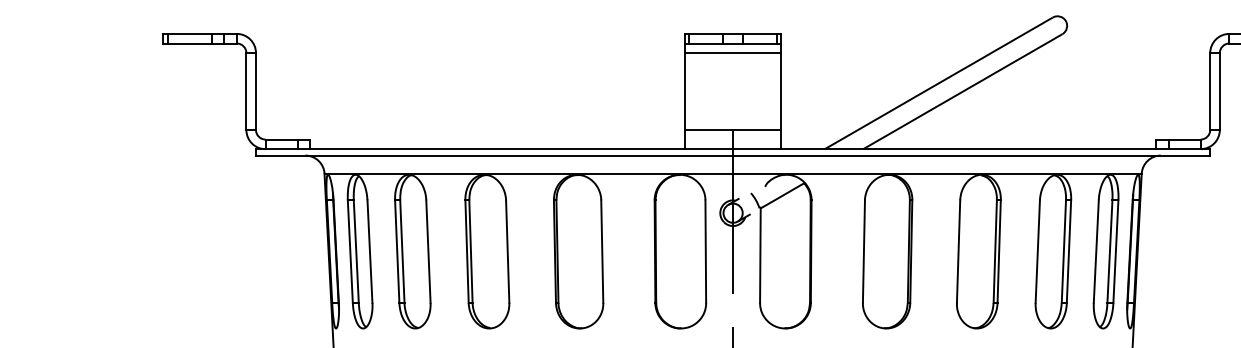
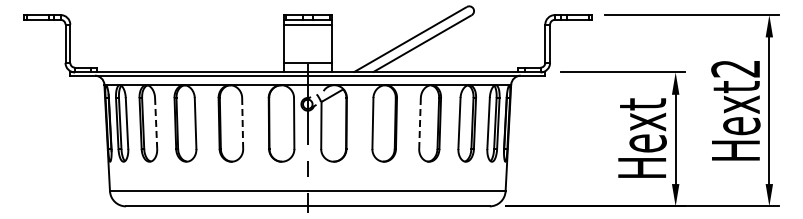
line: (429, 251) -> (156, 123), solid -> dashed
line: (601, 251) -> (242, 123), solid -> dashed
line: (959, 251) -> (420, 123), solid -> dashed

